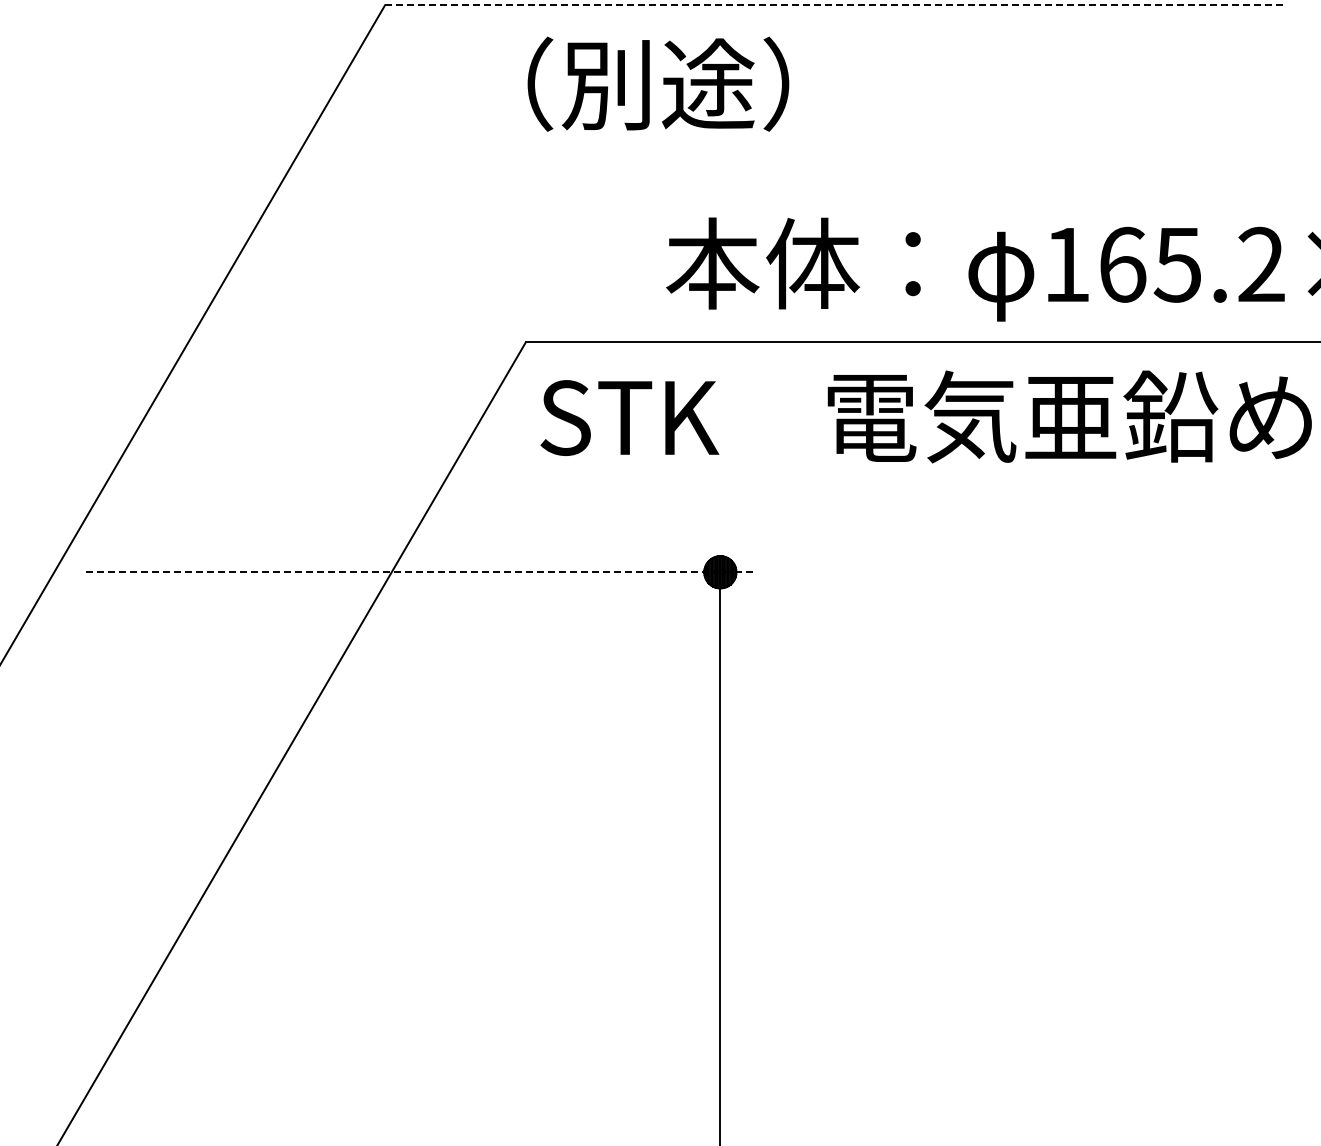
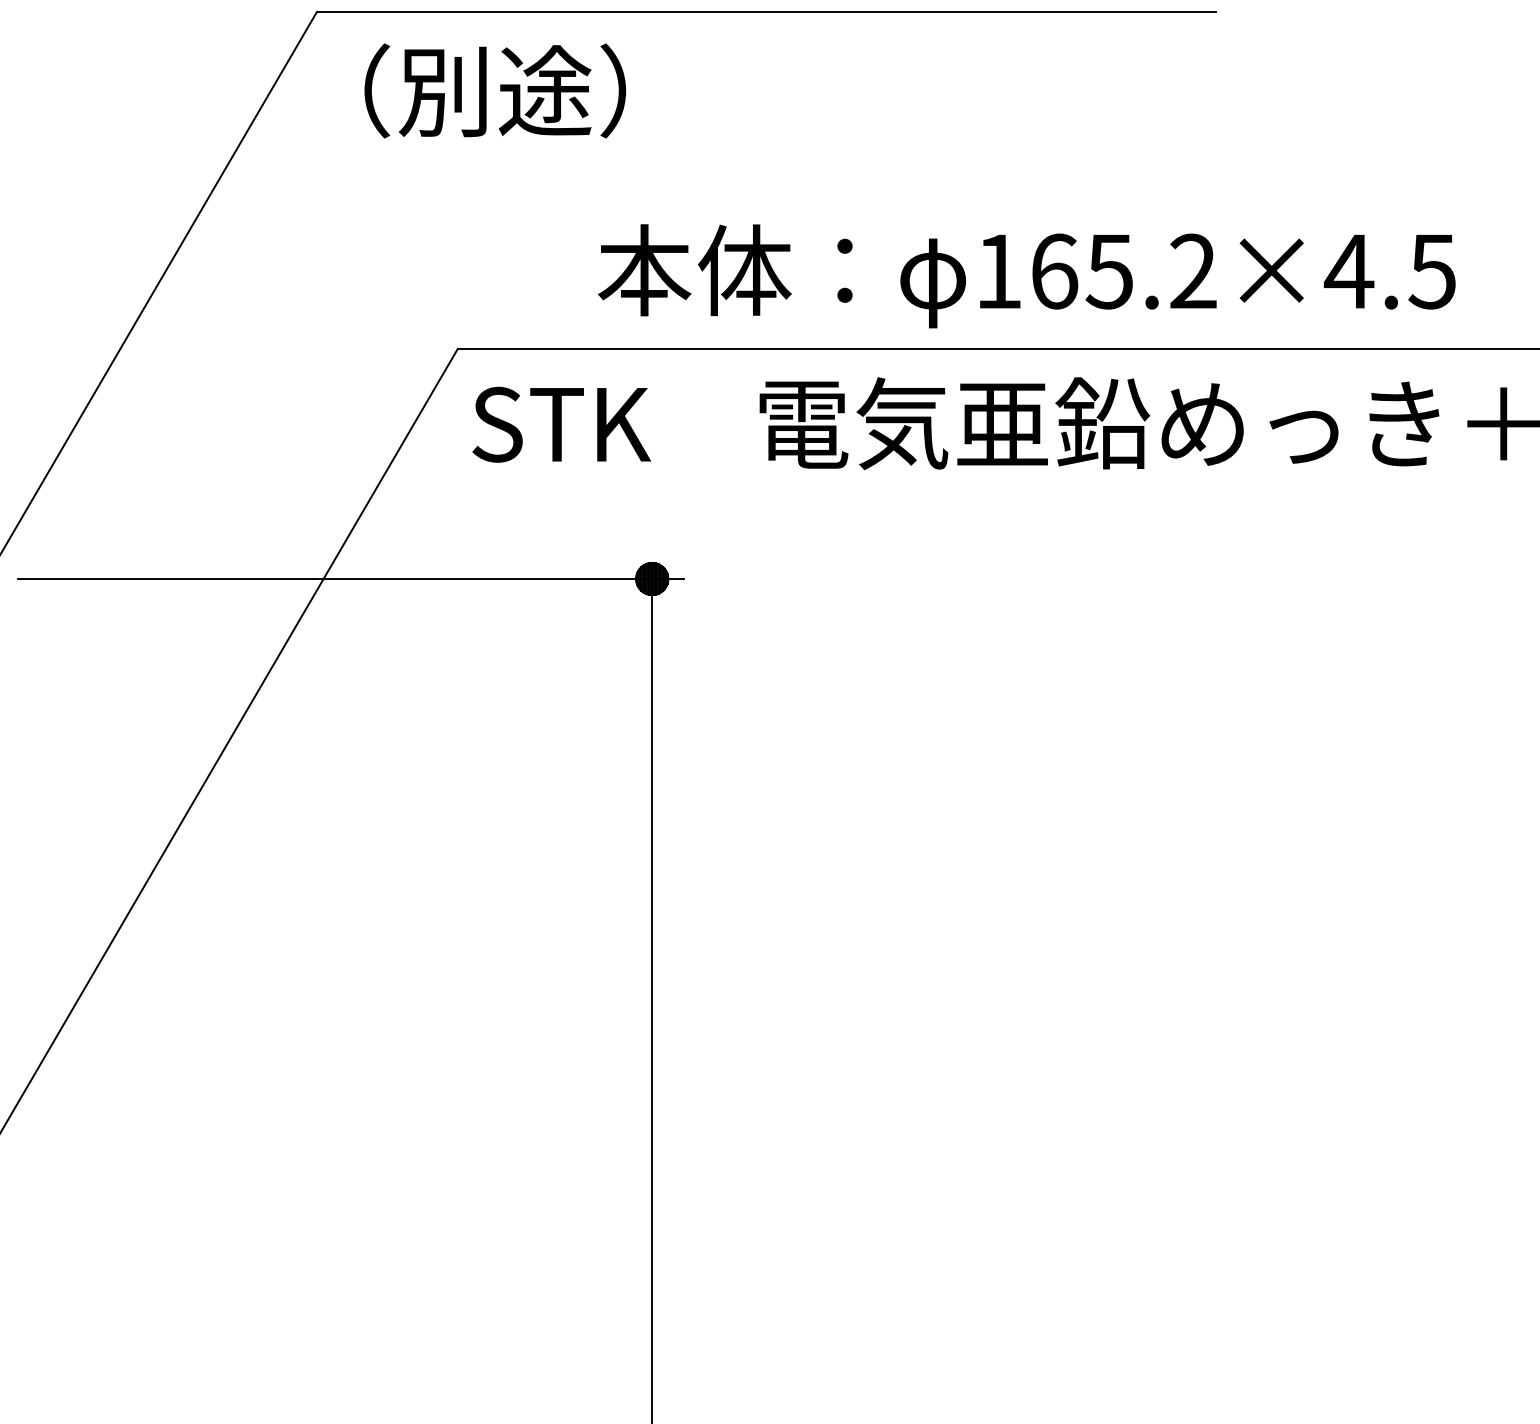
line: (834, 5) -> (766, 12), dashed -> solid
text: (658, 83) -> (495, 90), moved
line: (419, 572) -> (351, 579), dashed -> solid

